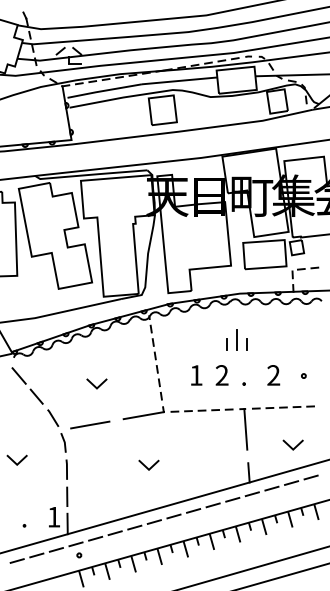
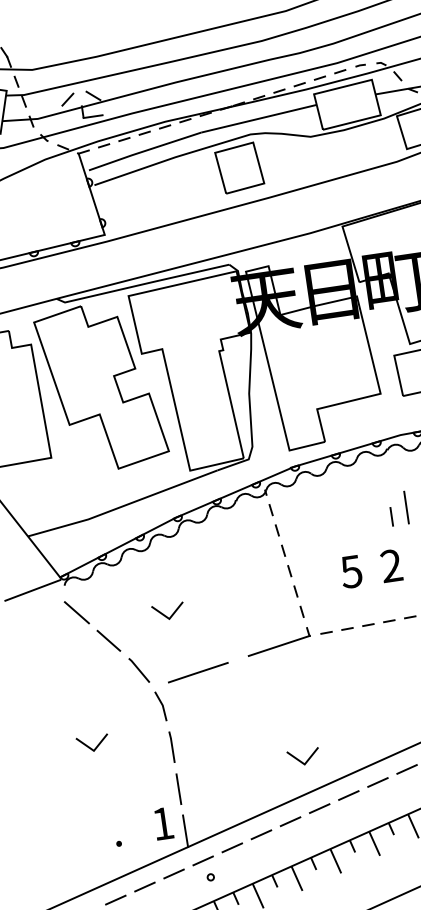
text: (195, 375) -> (350, 572), 1 -> 5
line: (94, 384) -> (164, 613), moved
line: (146, 466) -> (300, 759), moved

